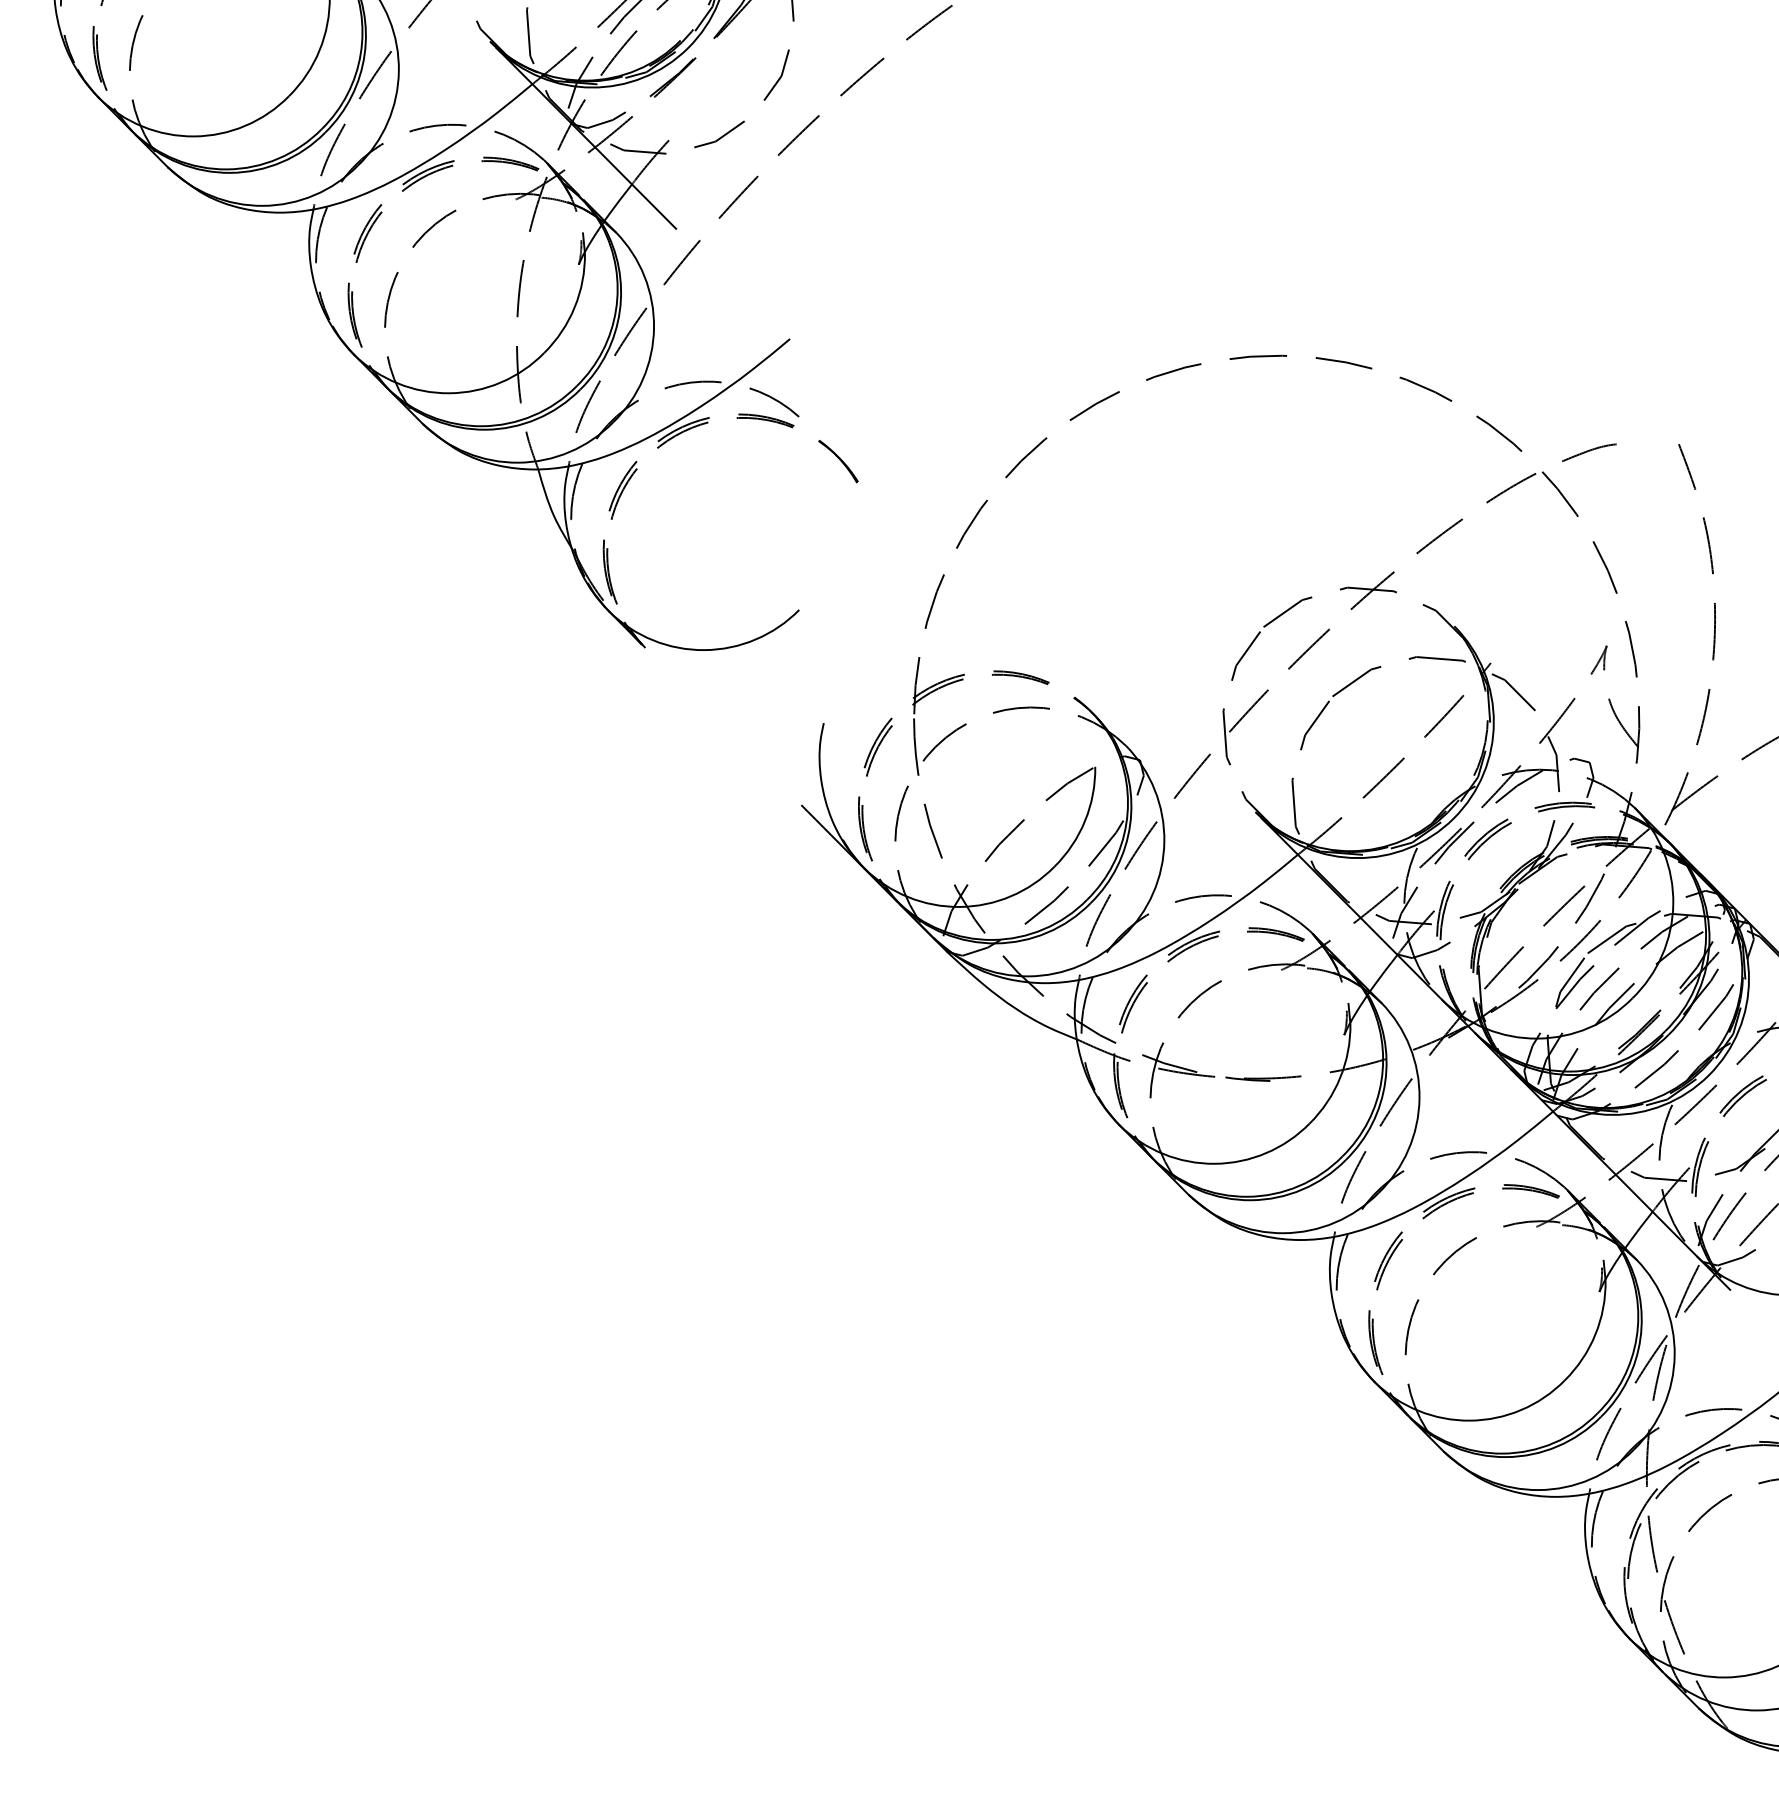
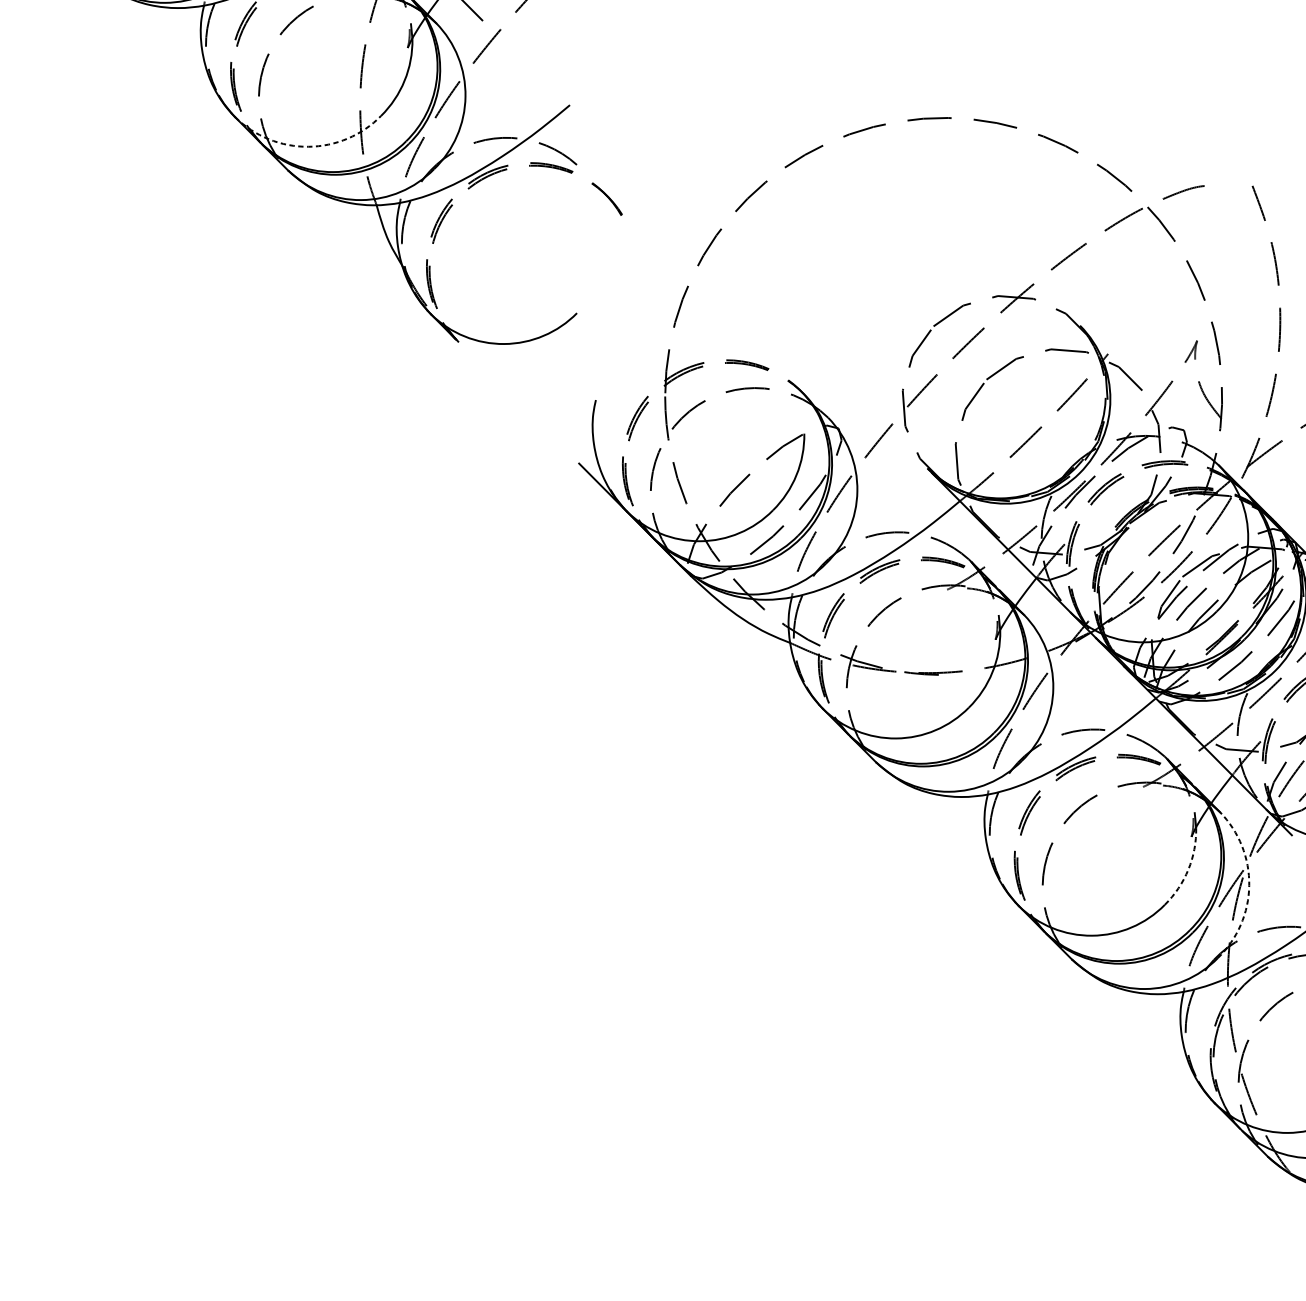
arc: (449, 393) -> (308, 146), solid -> dashed
arc: (1595, 1334) -> (1188, 869), solid -> dashed
arc: (1674, 1355) -> (1249, 885), solid -> dashed

